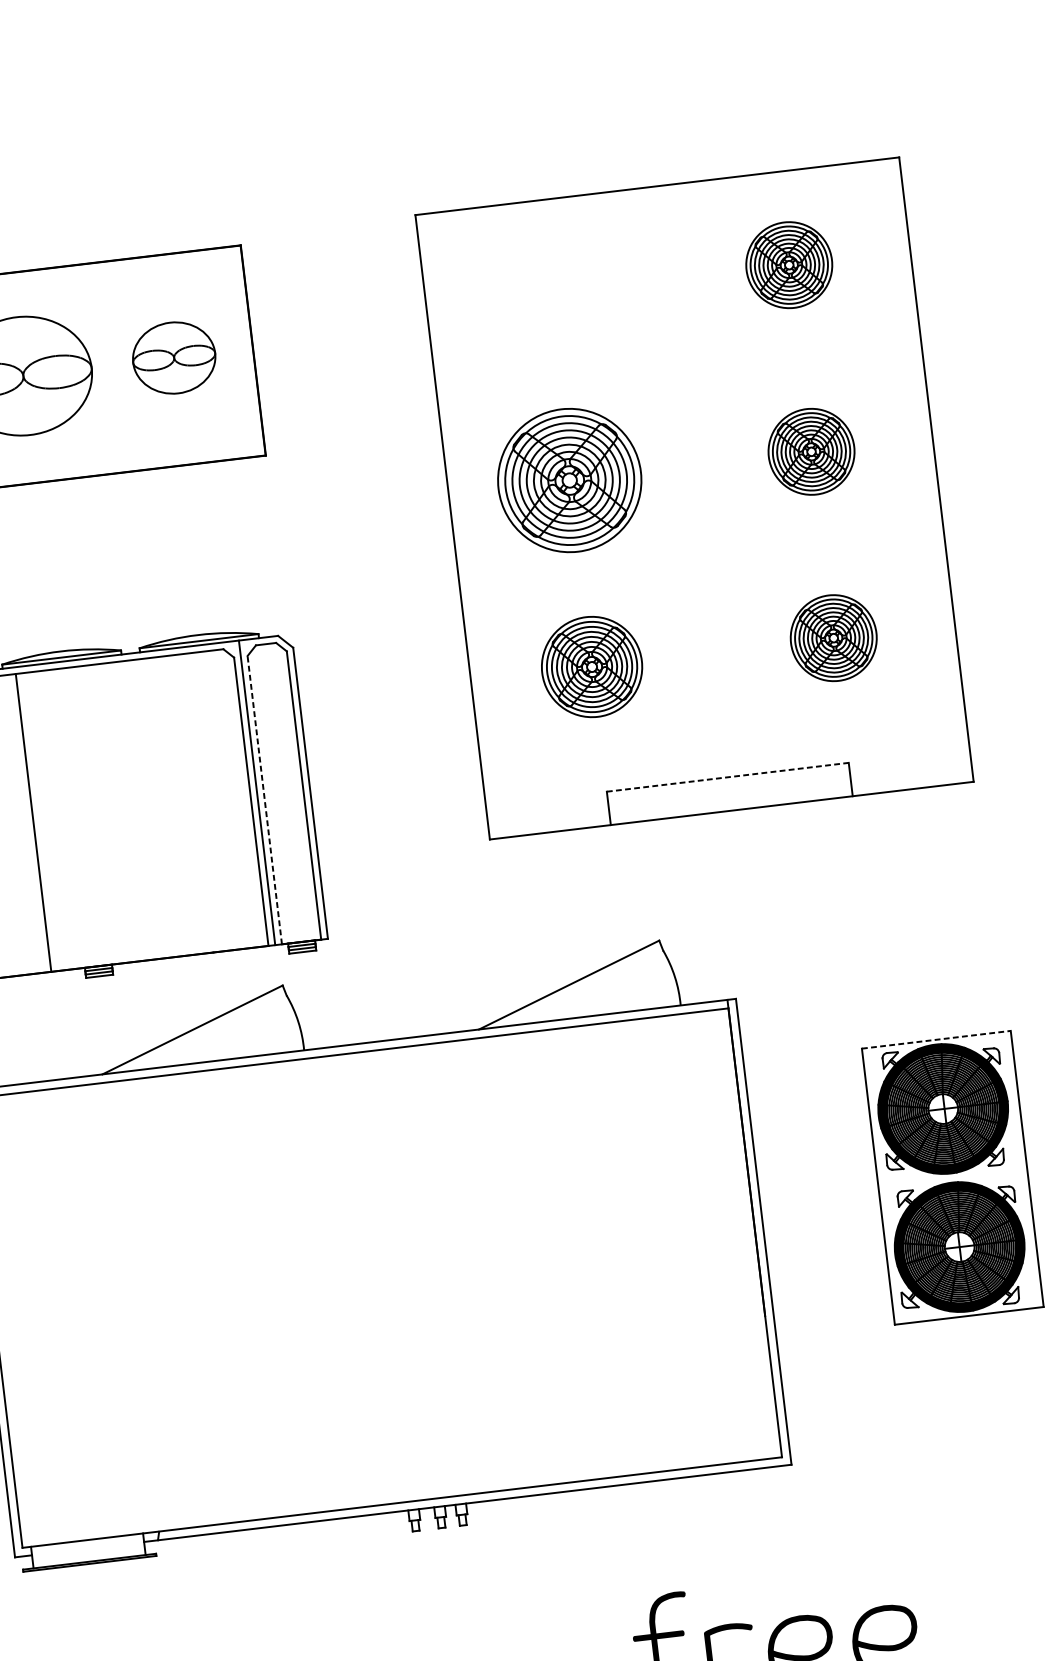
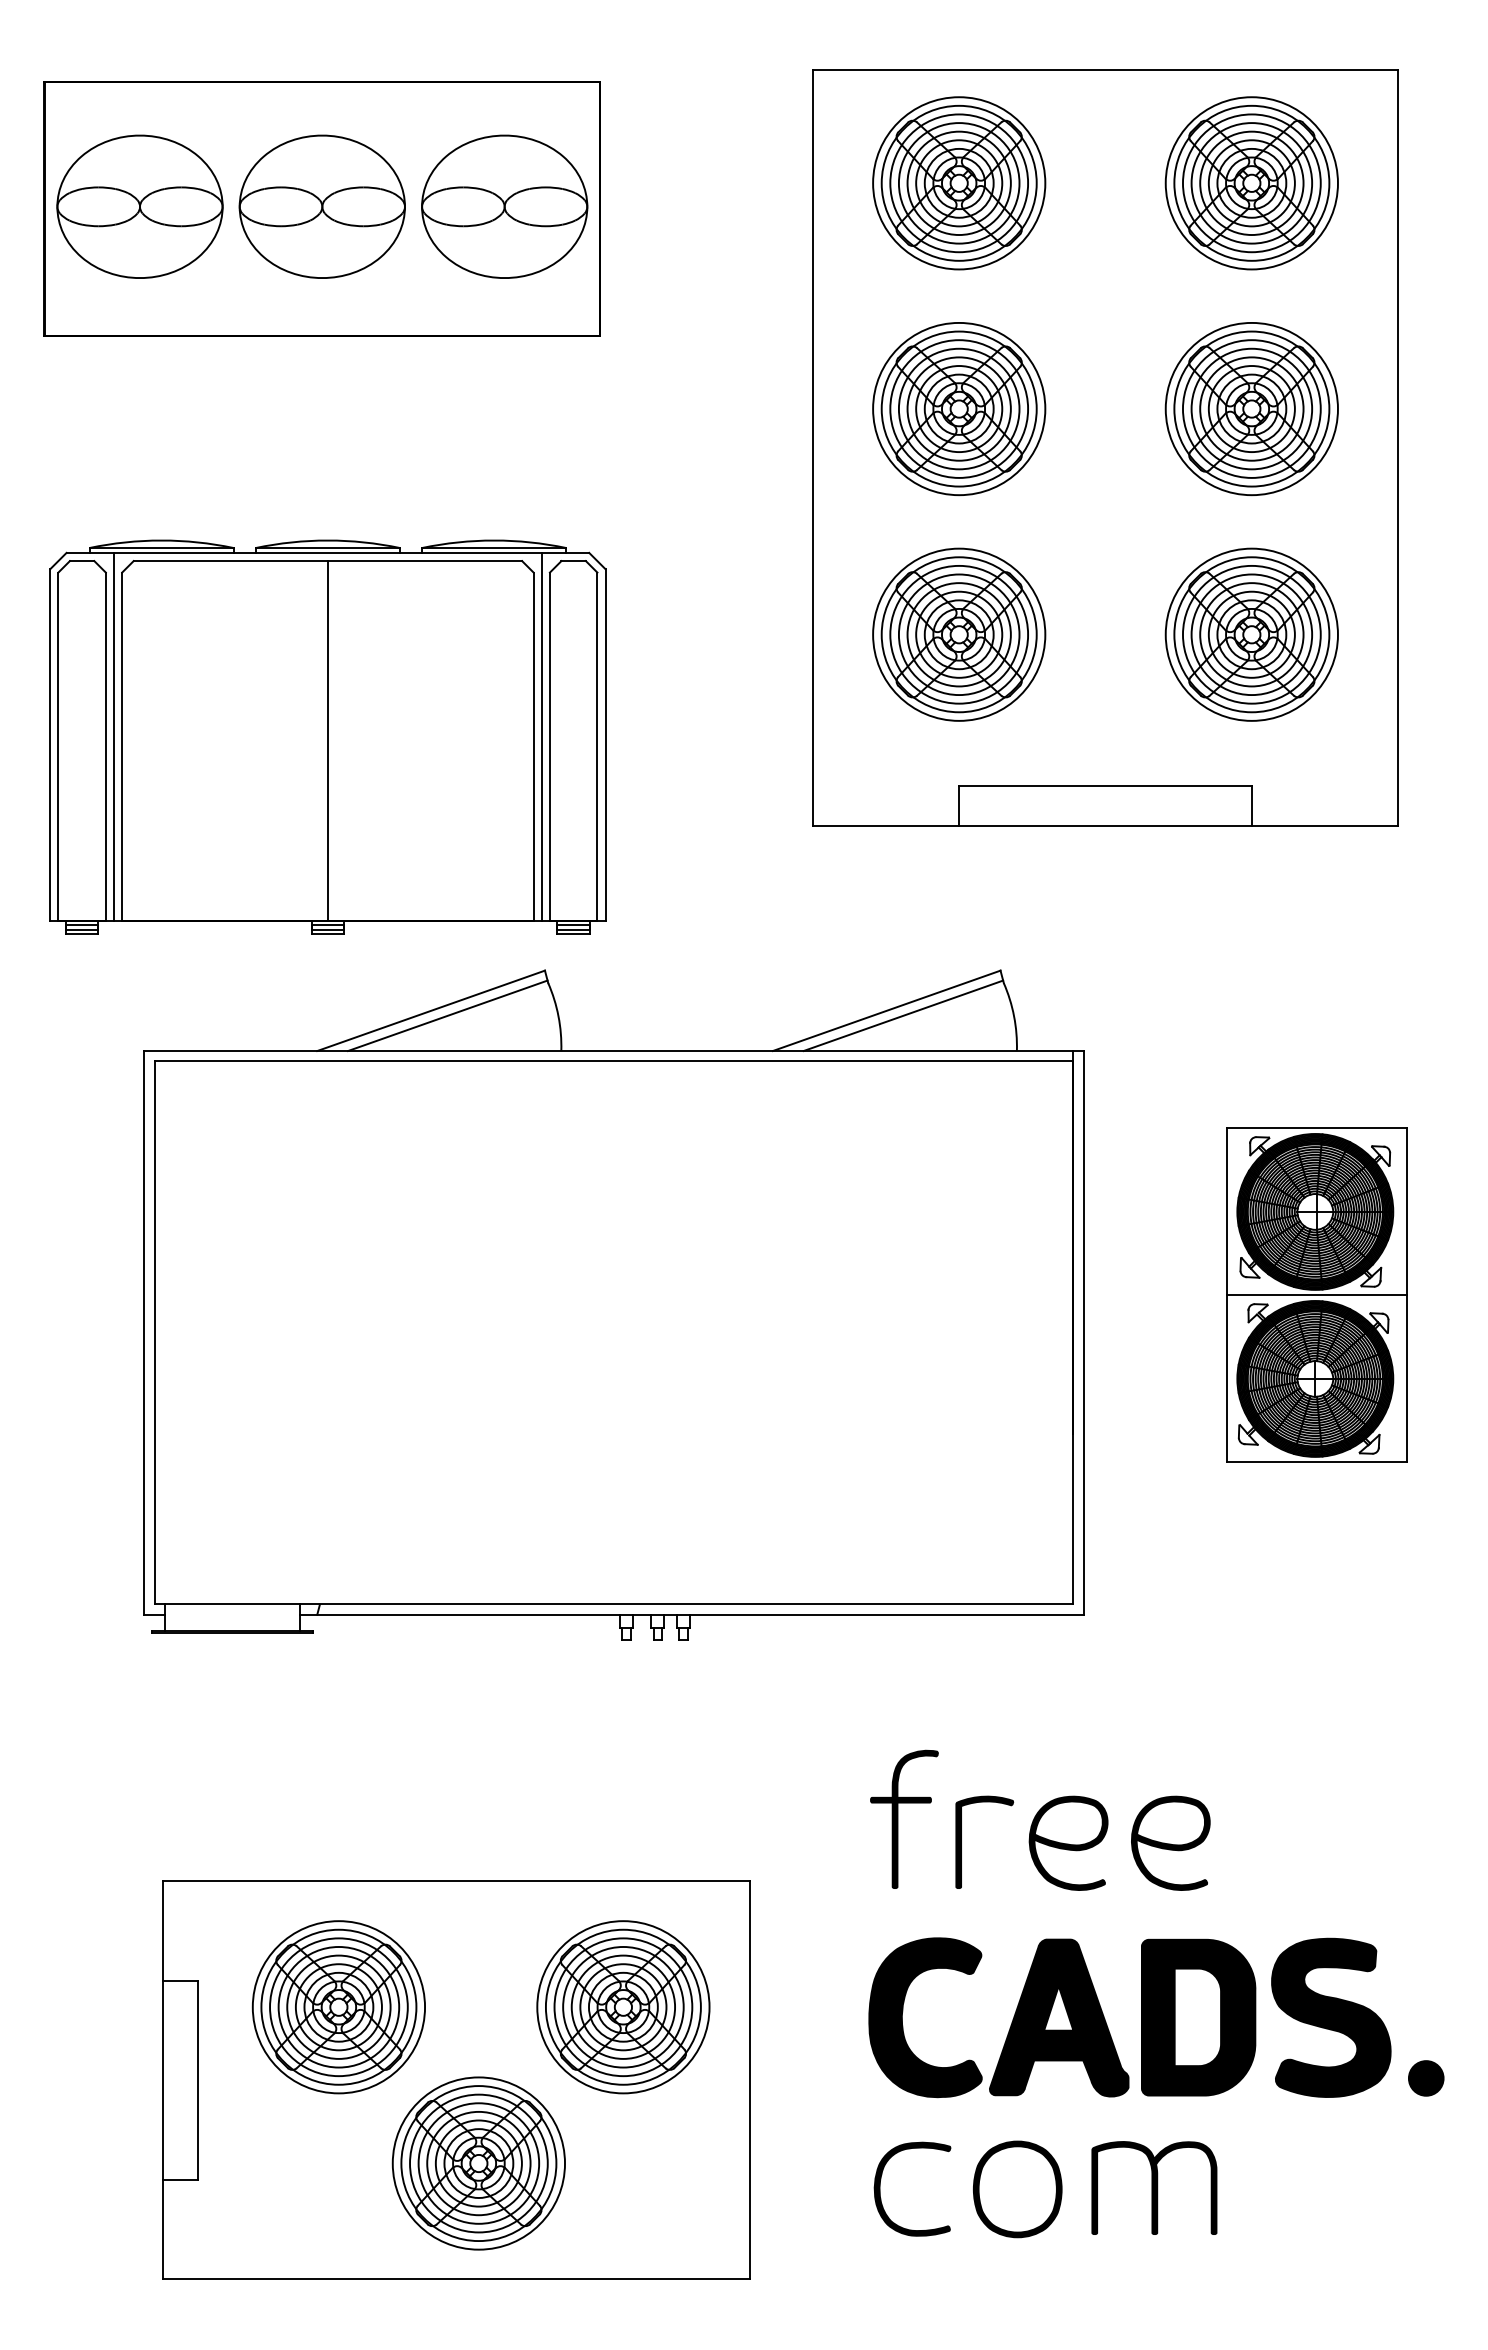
part: (789, 265) -> (1251, 183), size x1.67
part: (547, 294) -> (959, 183), added
part: (173, 357) -> (504, 206), size x1.67
part: (811, 452) -> (1251, 409), size x1.67
part: (833, 638) -> (1251, 634), size x1.67
part: (592, 666) -> (959, 634), size x1.43
line: (728, 777) -> (1106, 785), dashed -> solid
line: (264, 799) -> (549, 746), dashed -> solid
line: (33, 823) -> (327, 741), moved
line: (583, 987) -> (903, 1015), added
line: (206, 1032) -> (447, 1015), added
line: (936, 1039) -> (1317, 1128), dashed -> solid
line: (952, 1177) -> (1316, 1295), added

